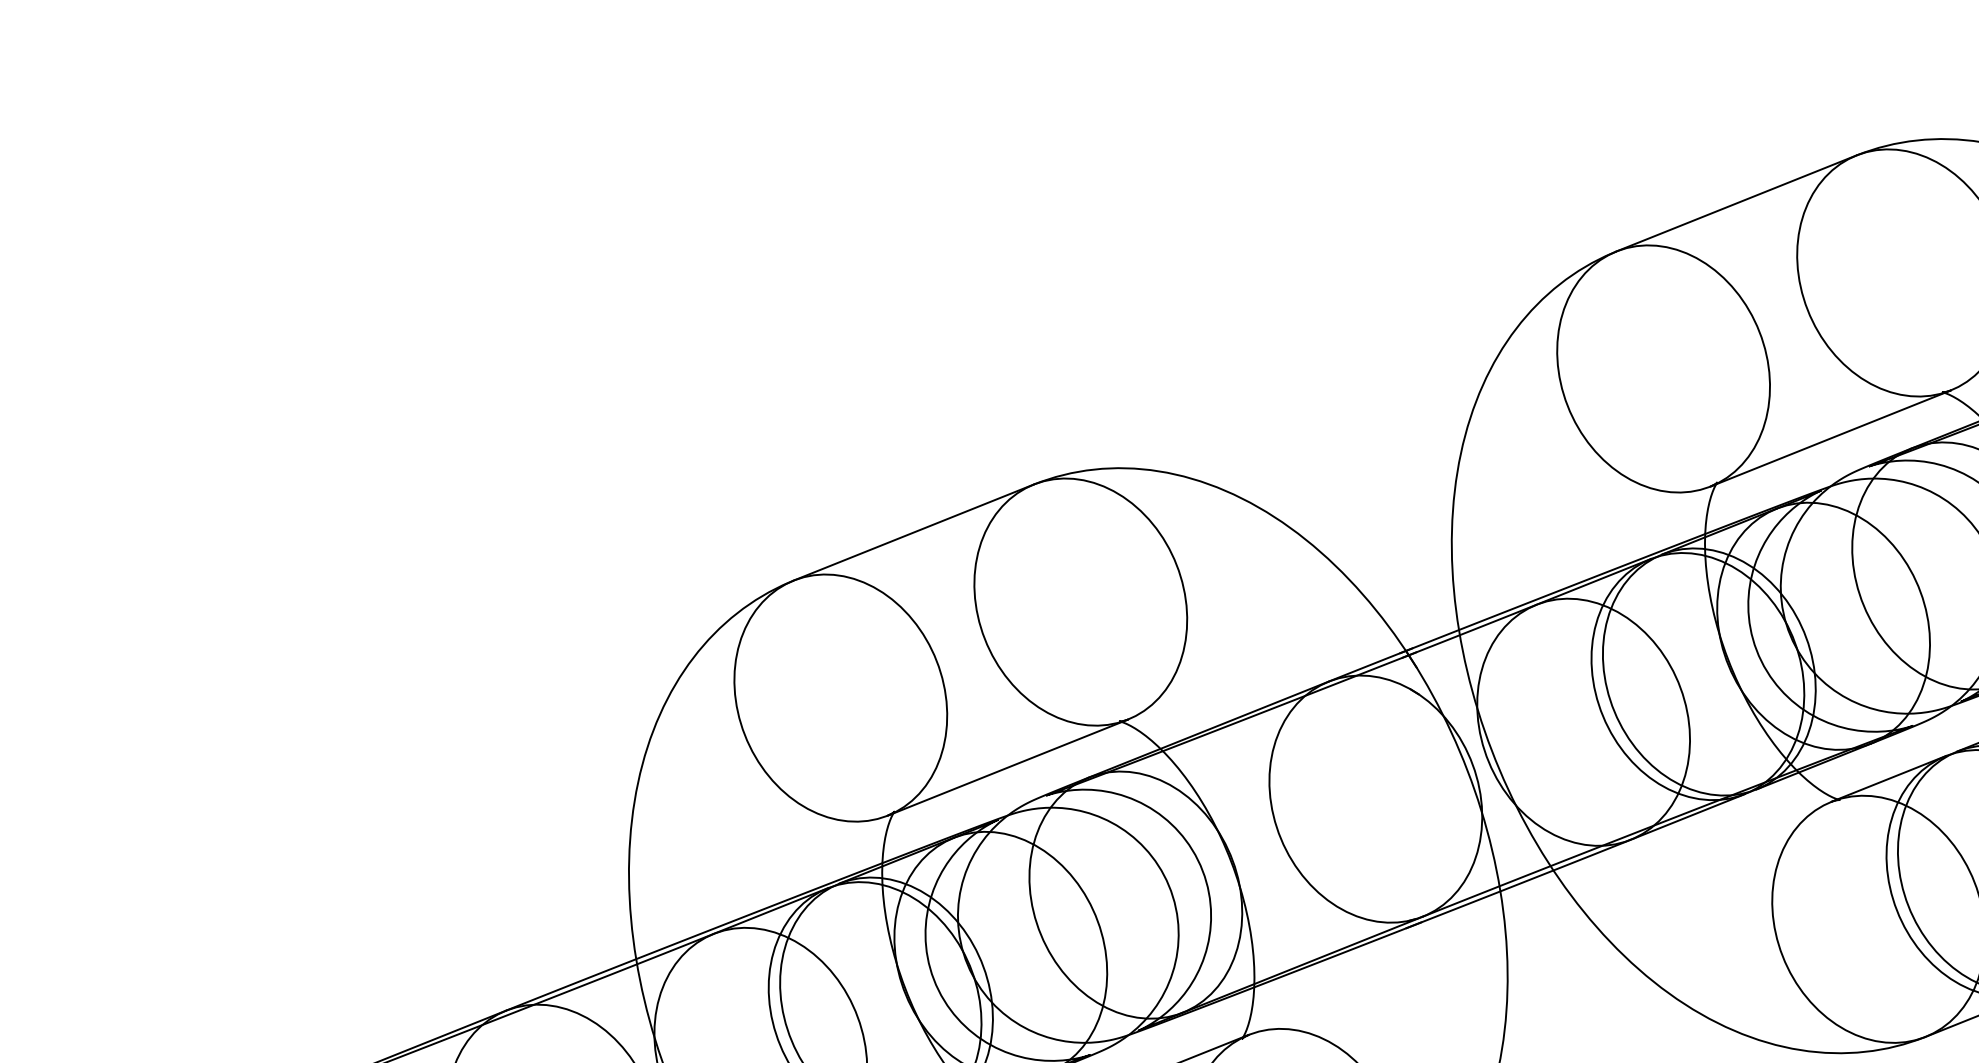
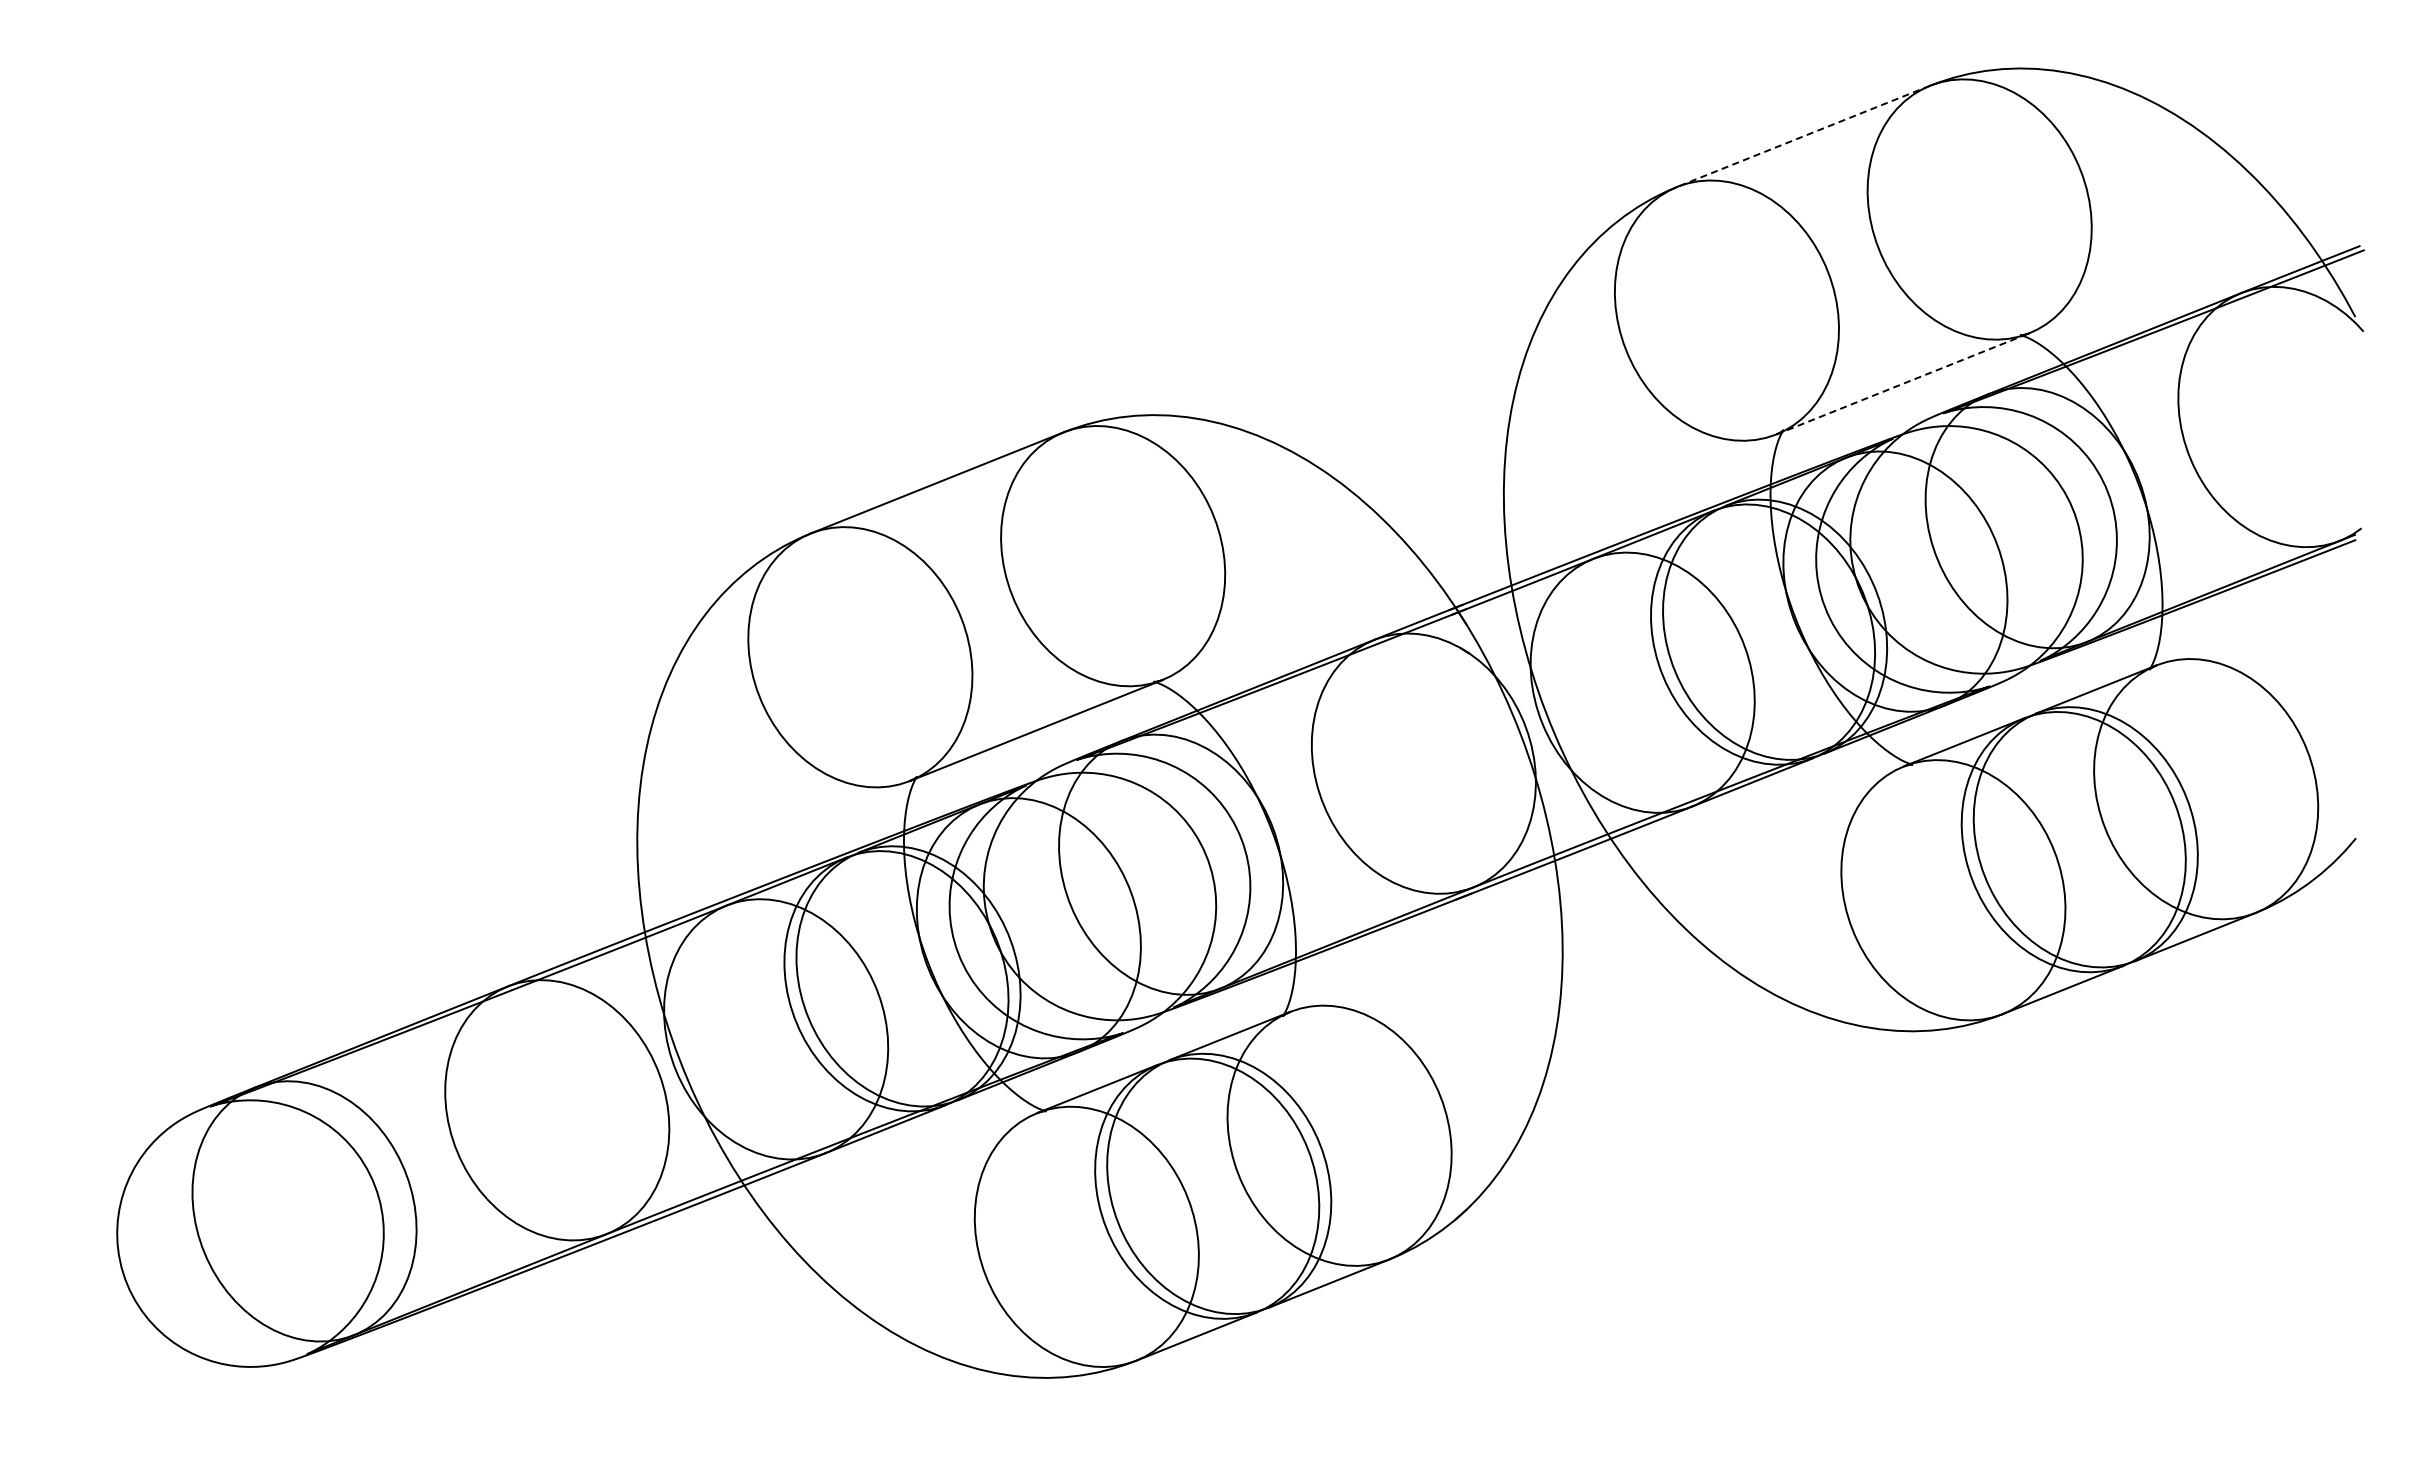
line: (1736, 203) -> (1803, 136), solid -> dashed
line: (1831, 438) -> (1903, 383), solid -> dashed

